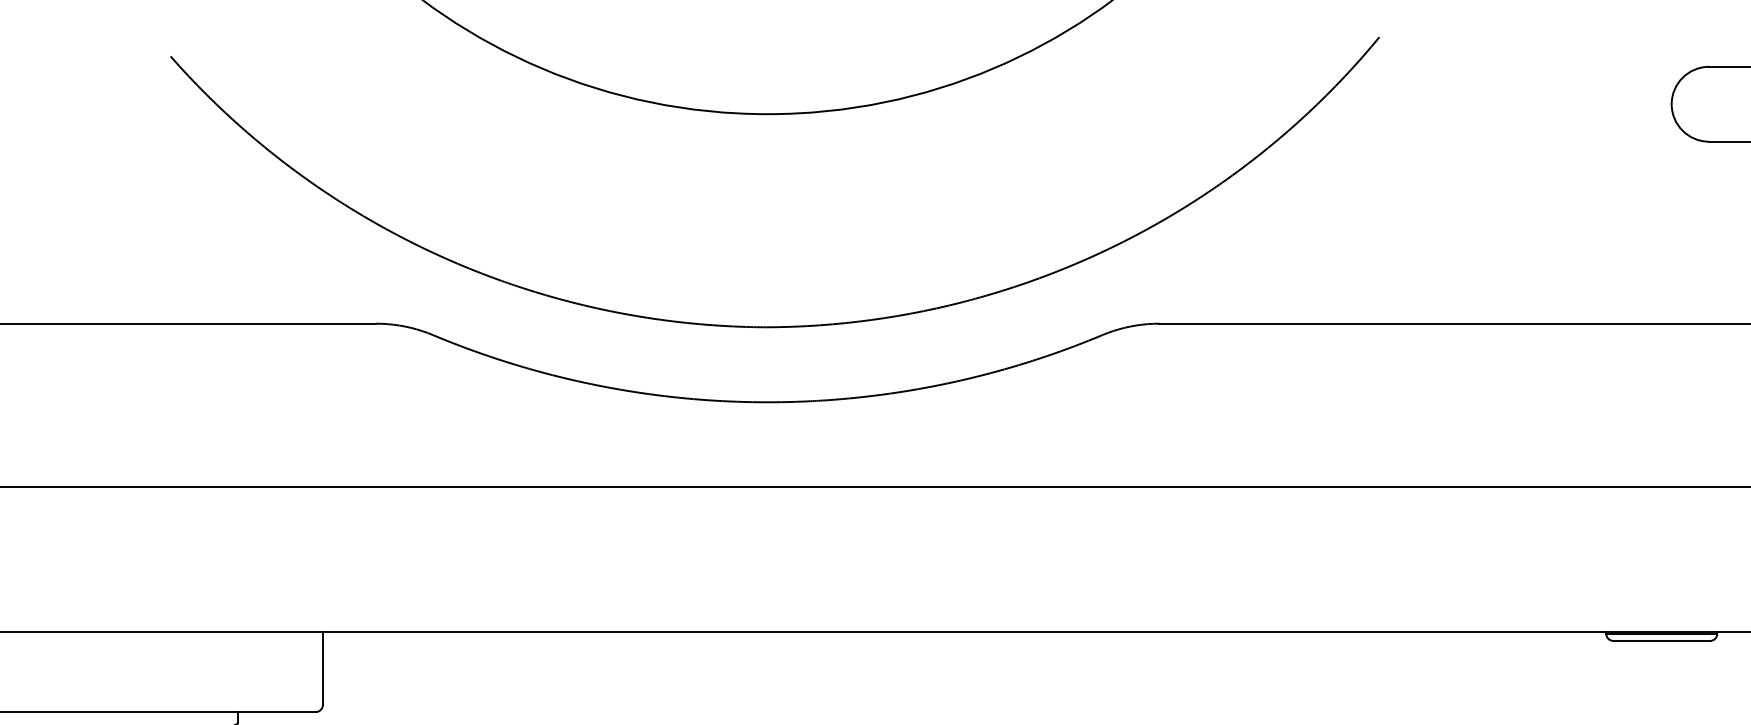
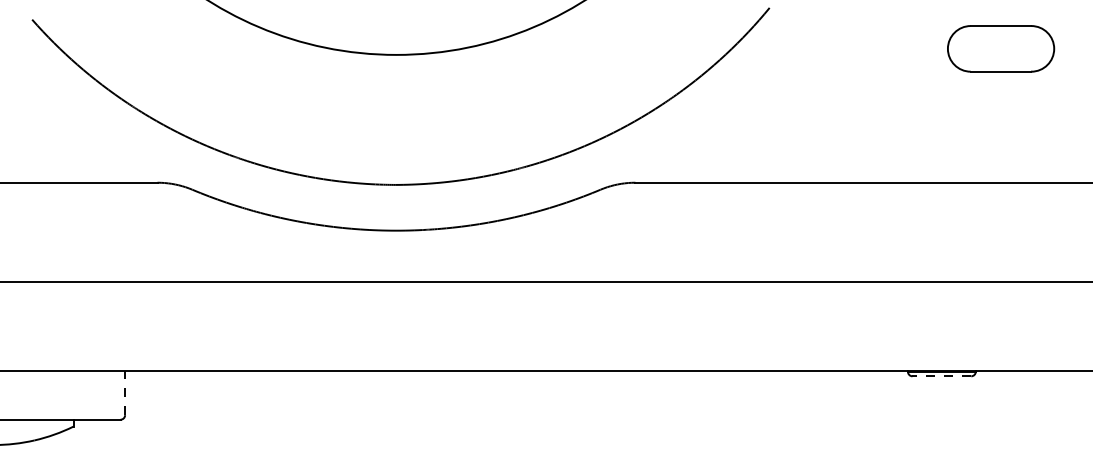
line: (1661, 641) -> (941, 376), solid -> dashed
line: (323, 667) -> (125, 392), solid -> dashed

